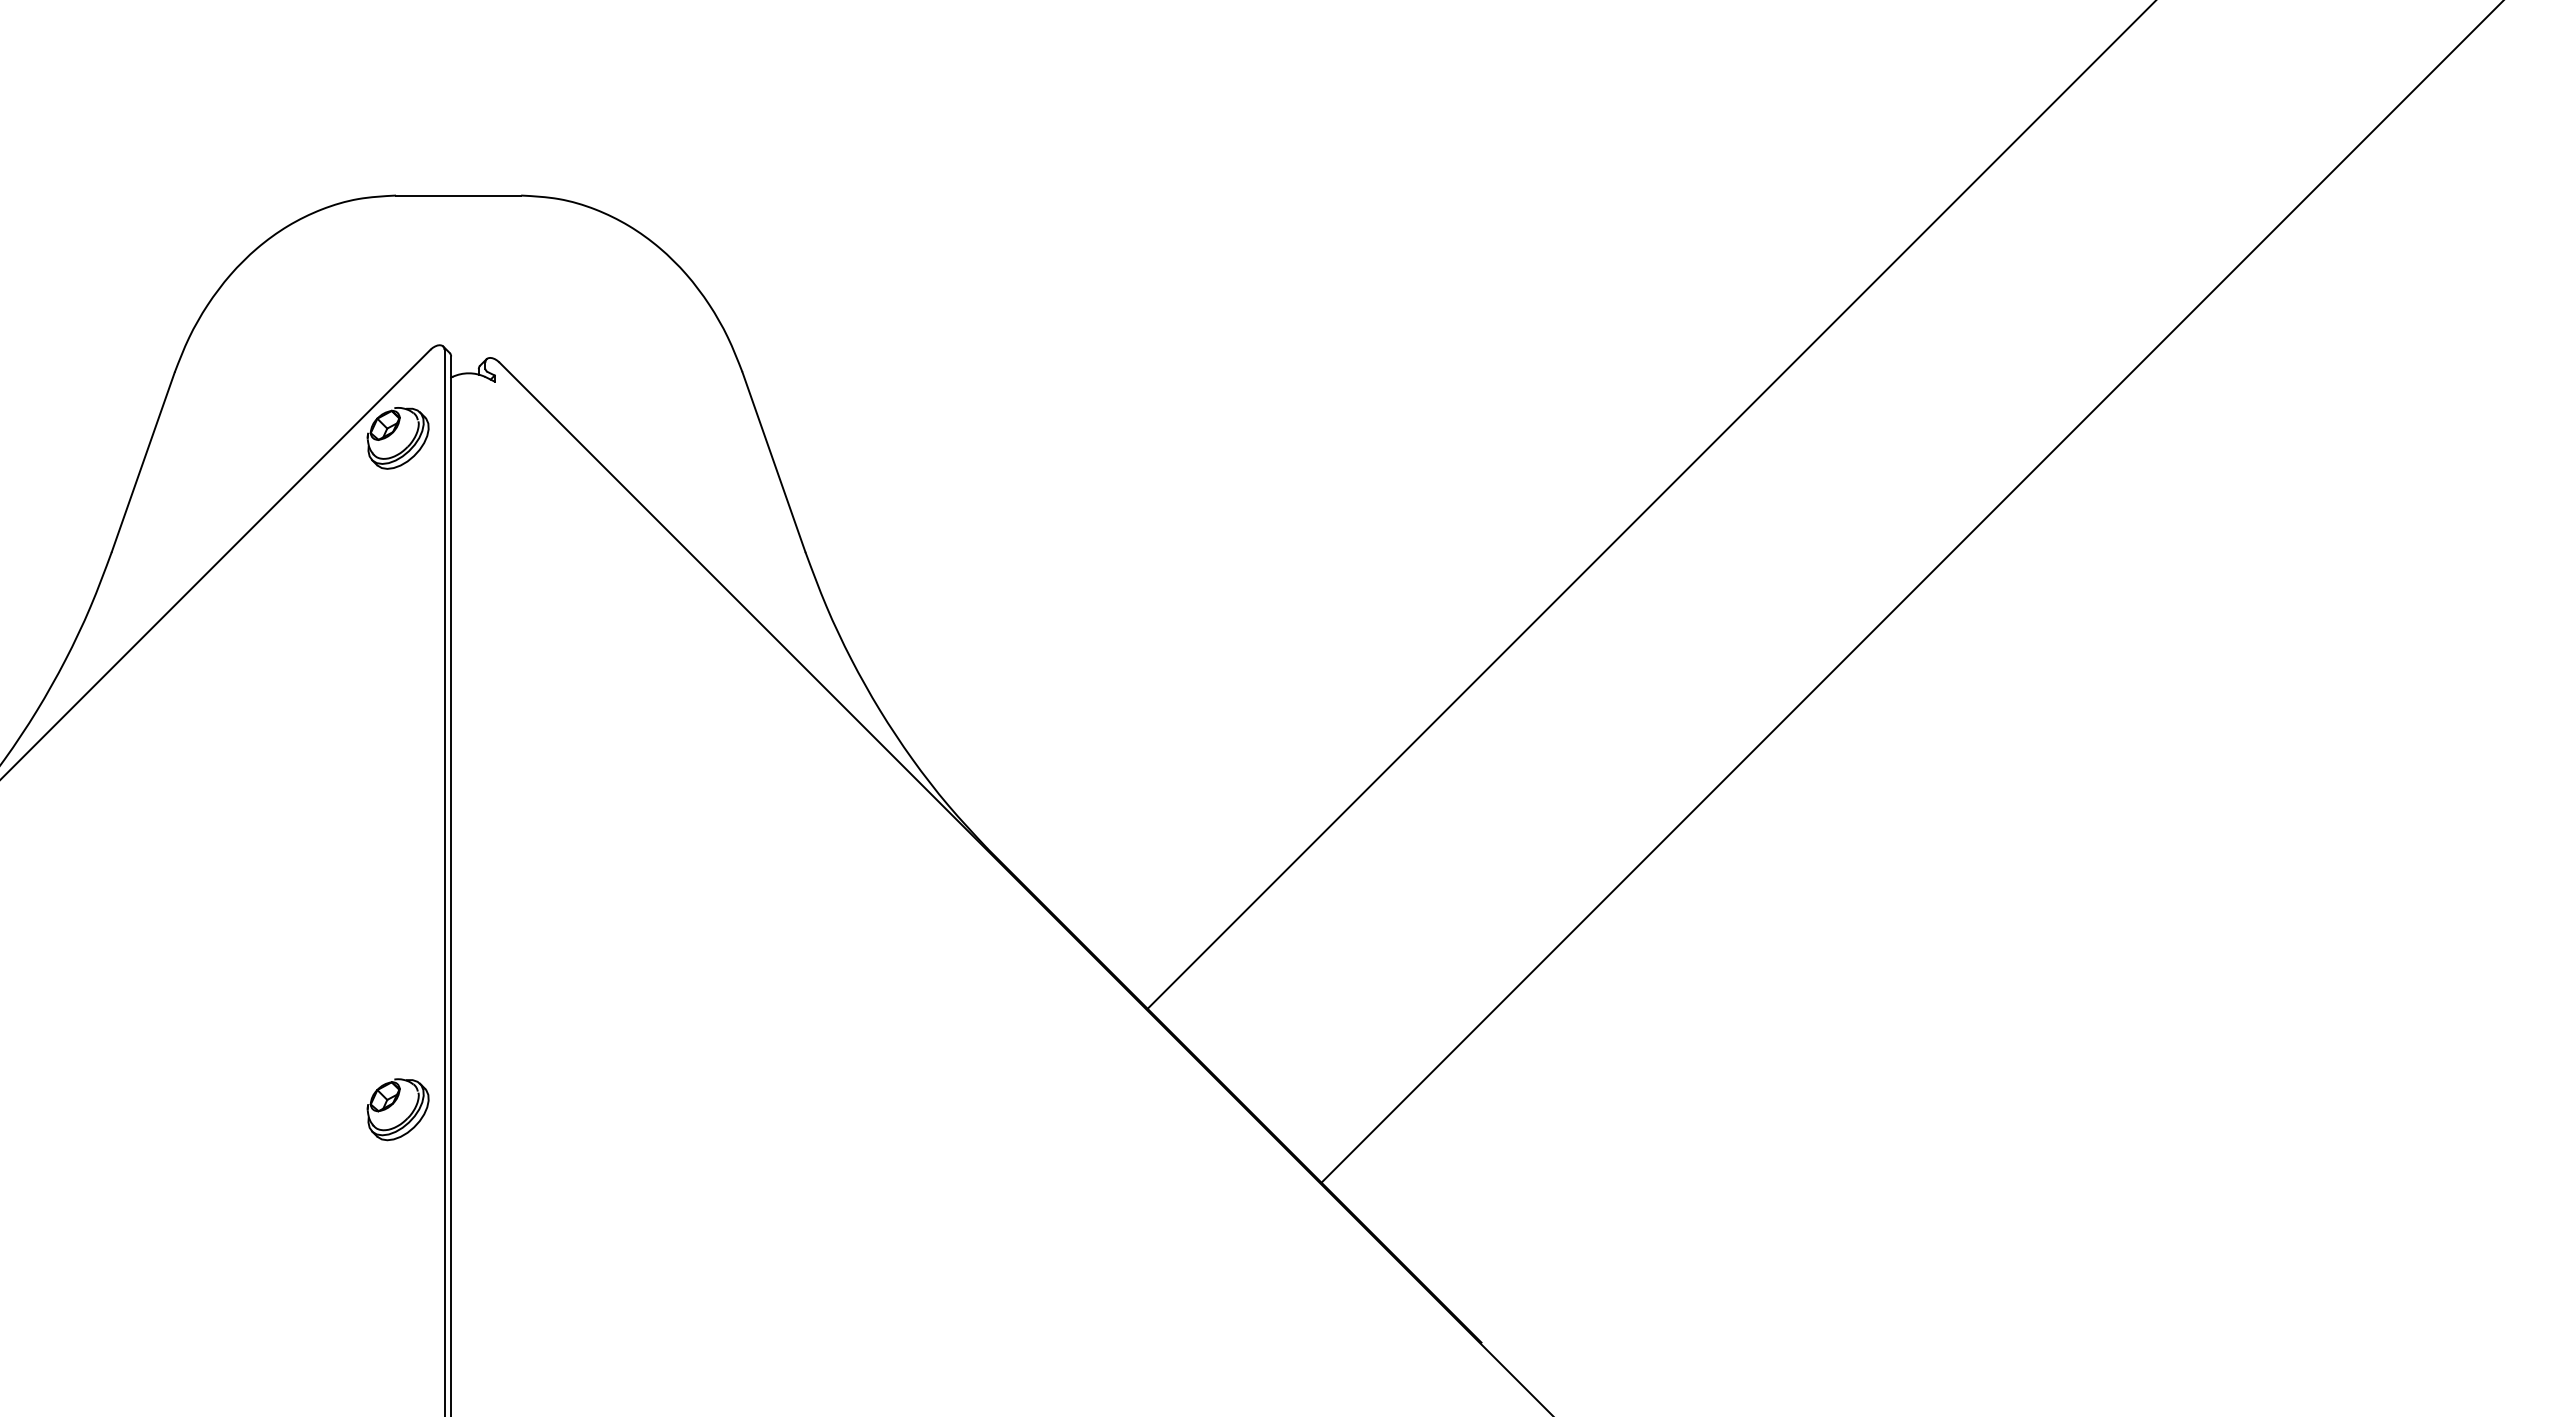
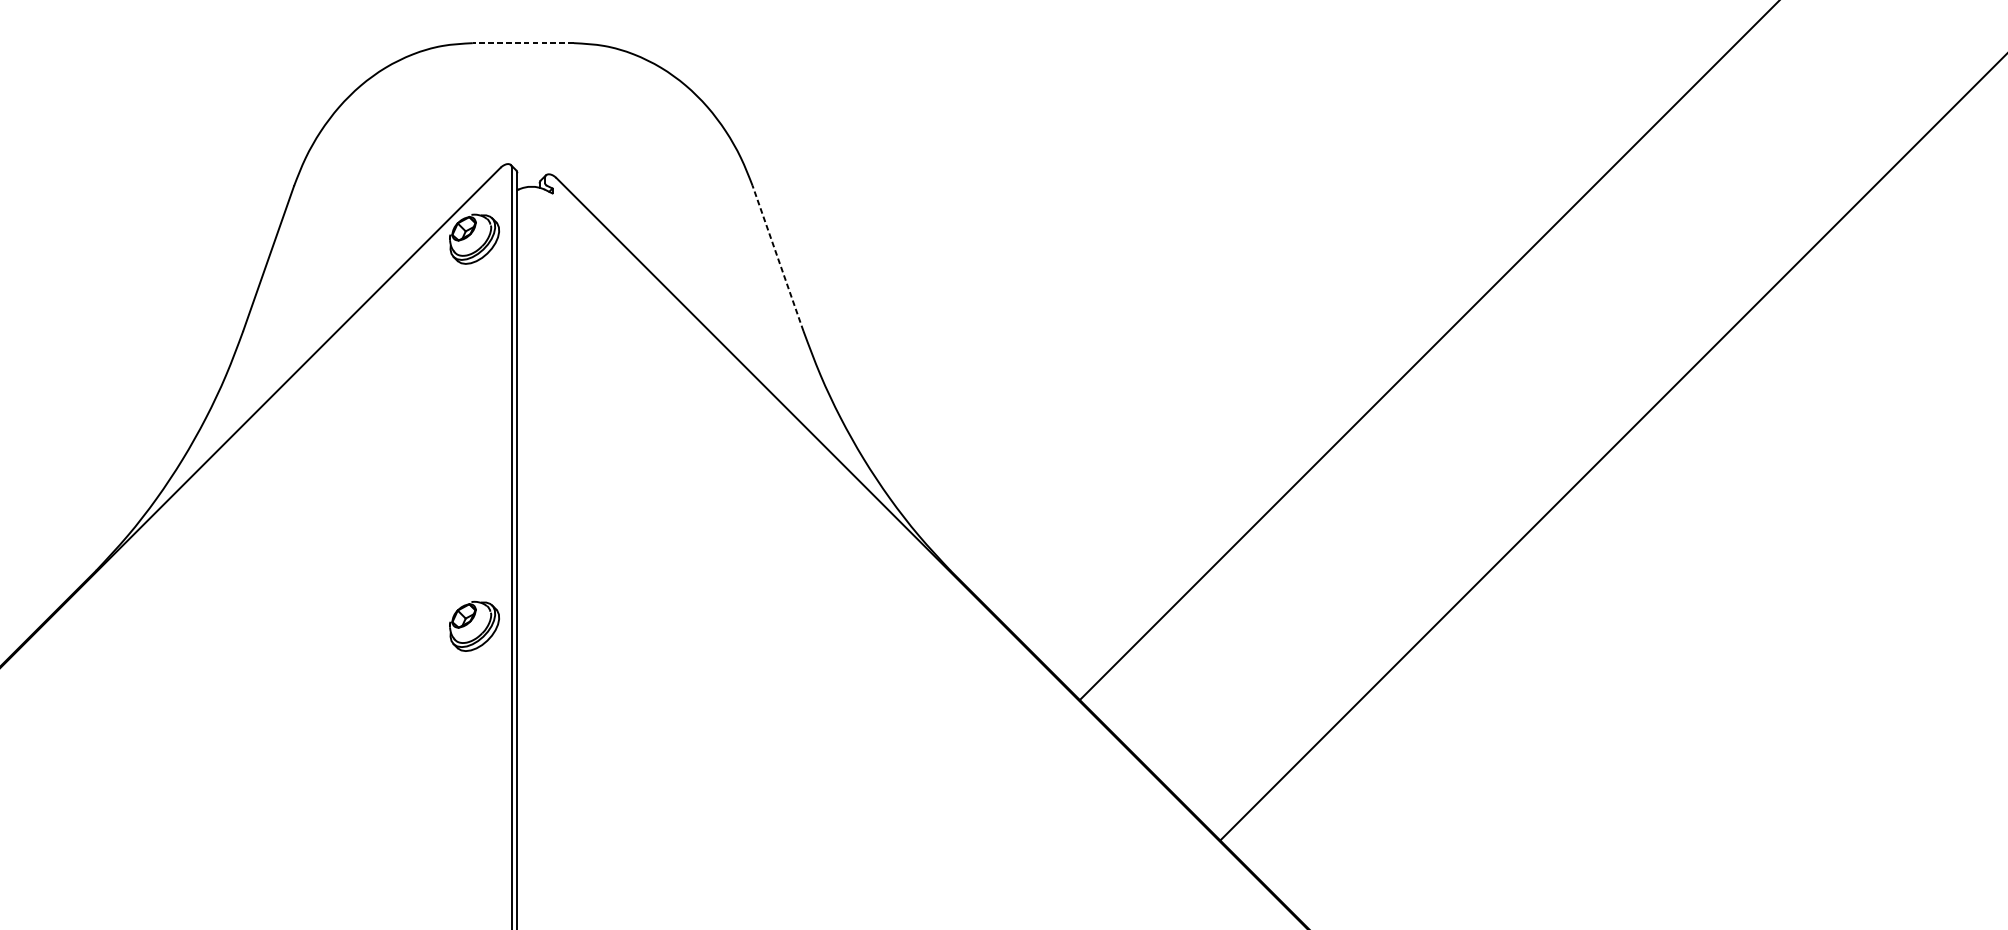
line: (458, 195) -> (523, 43), solid -> dashed
line: (773, 461) -> (777, 257), solid -> dashed
part: (397, 1109) -> (474, 626), moved

